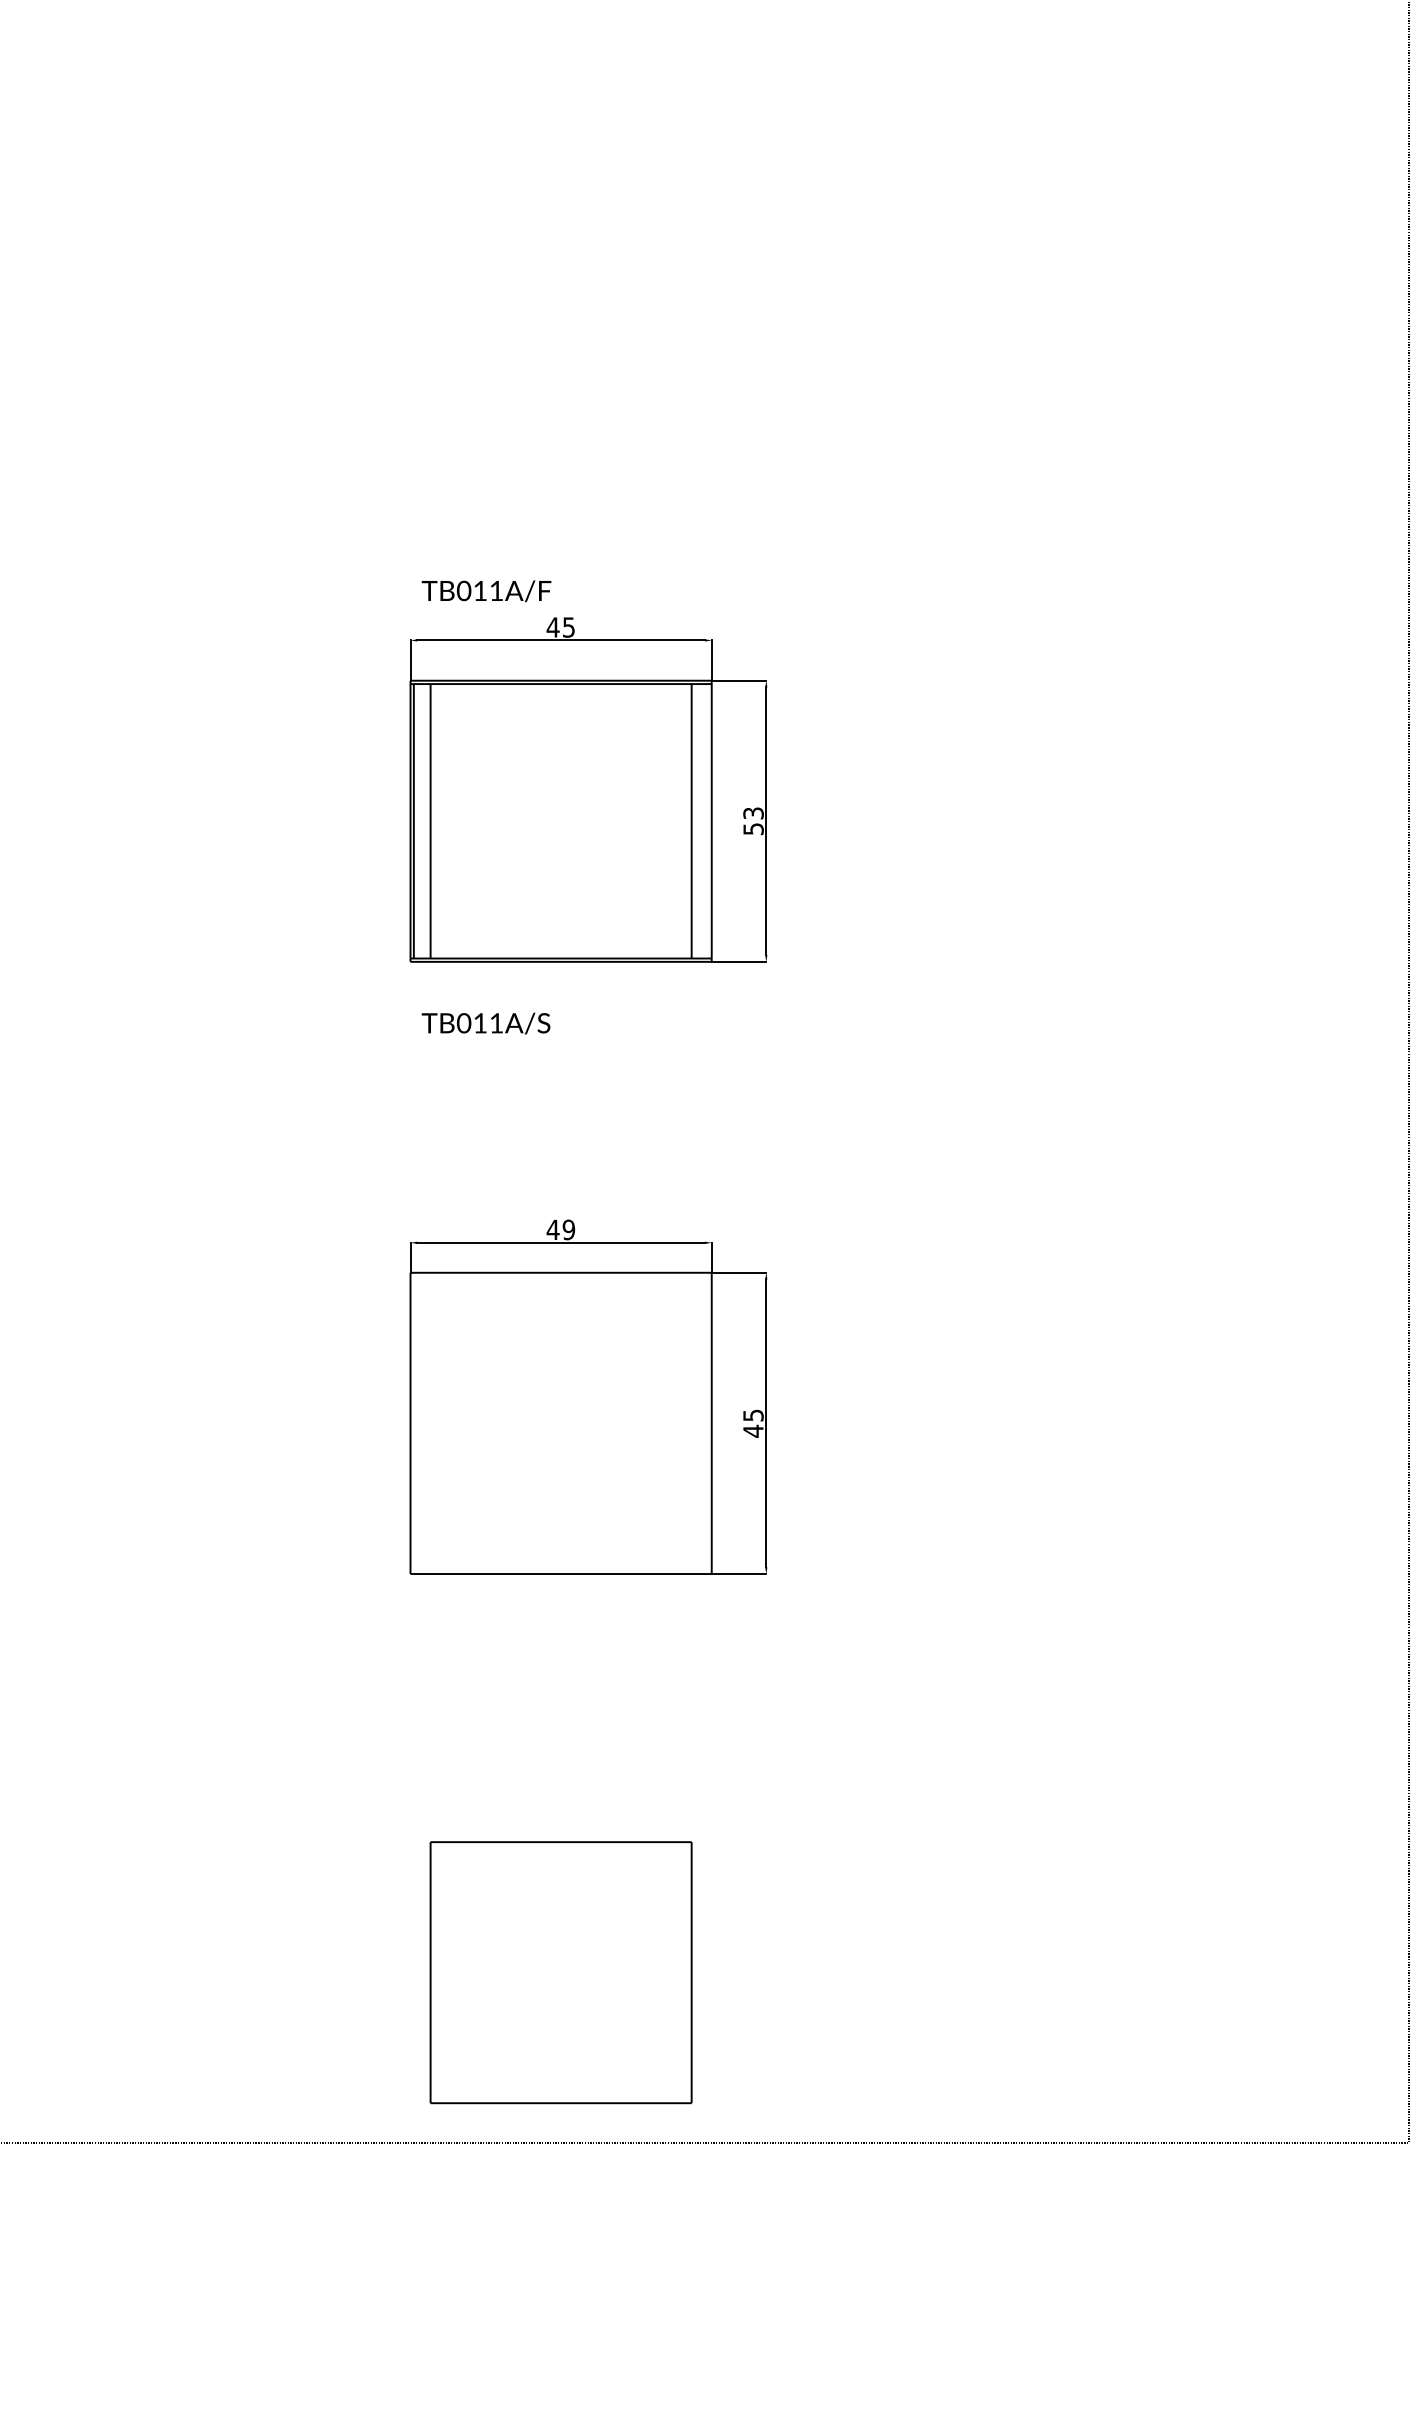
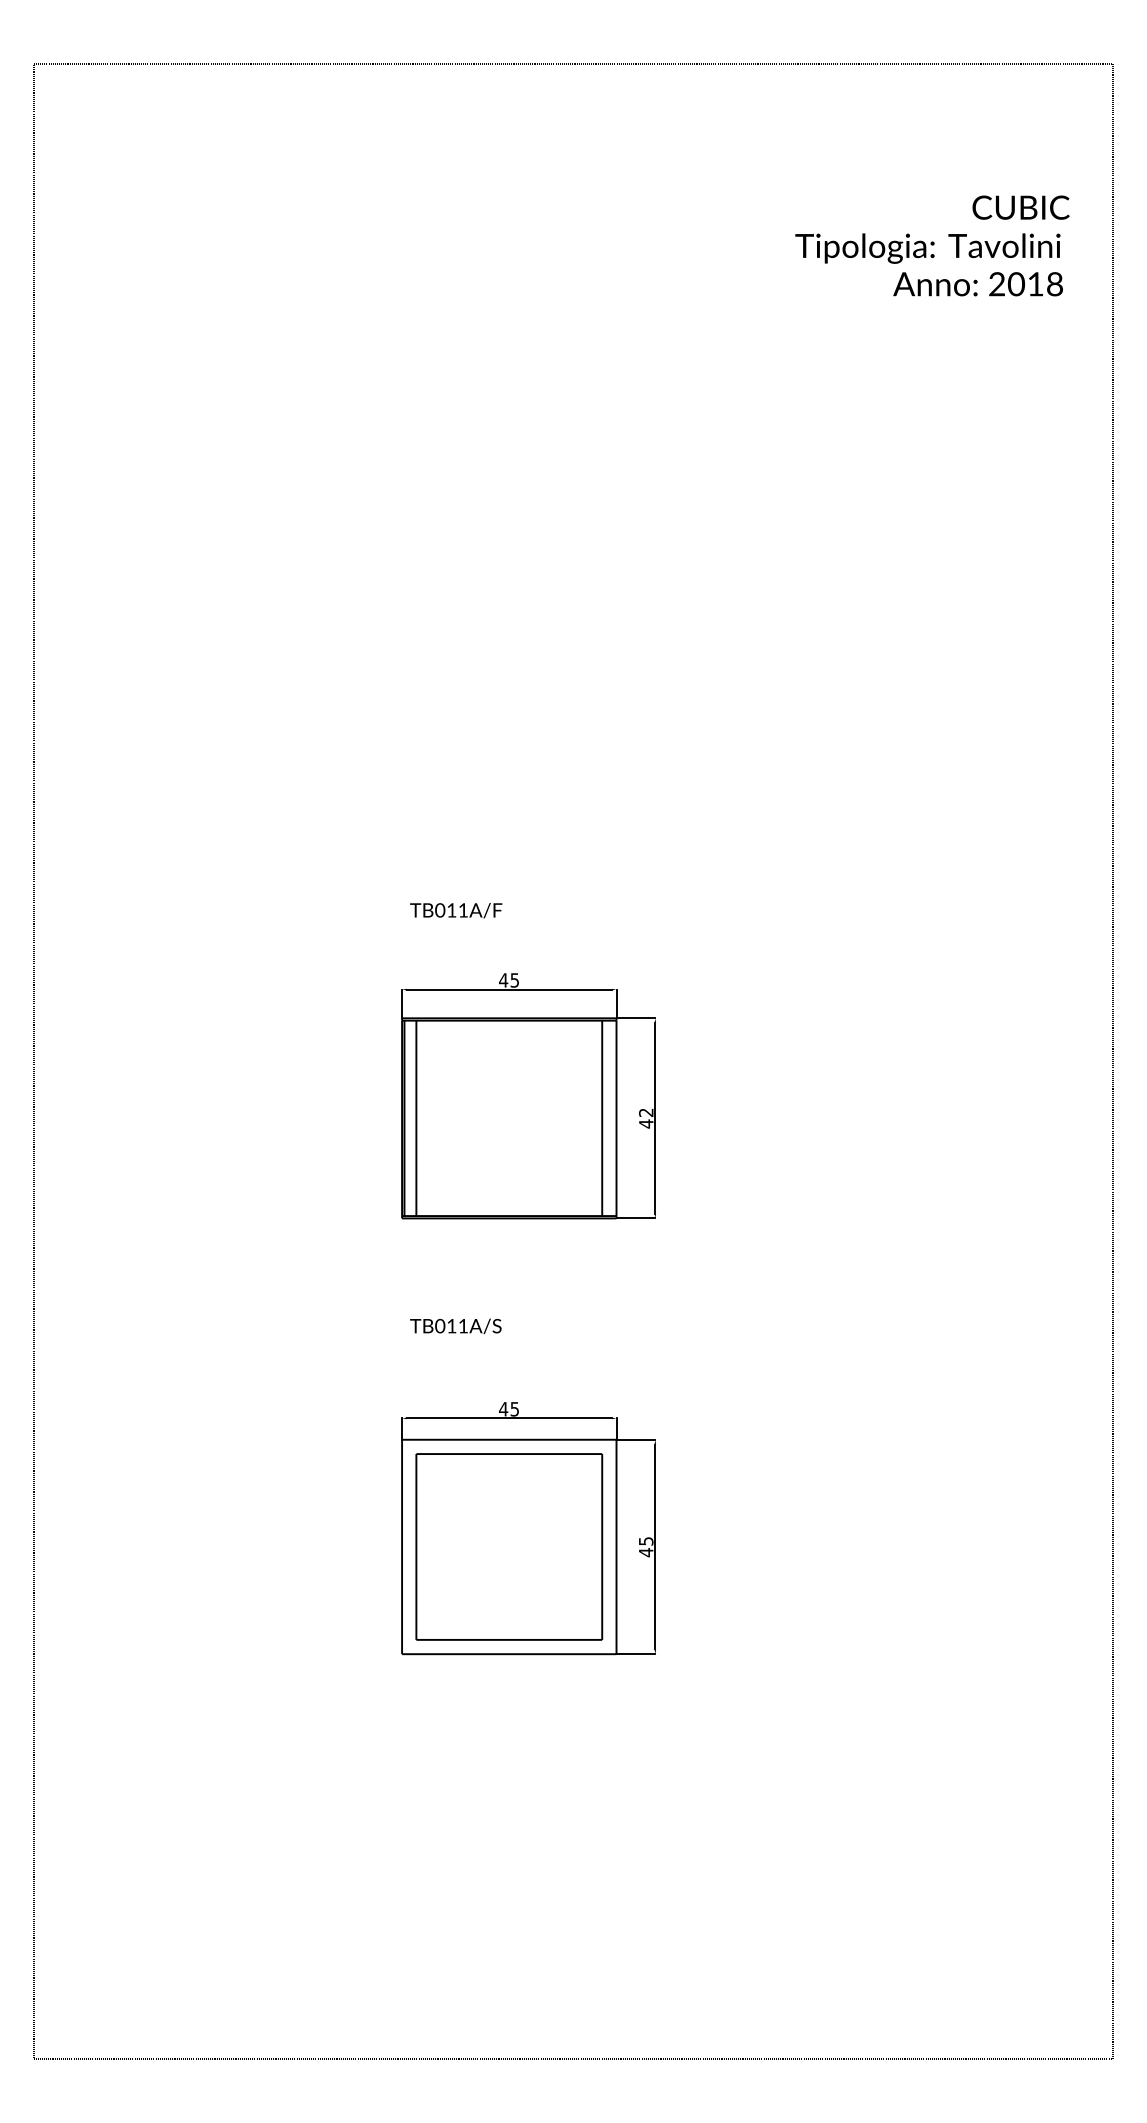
text: (486, 591) -> (456, 910), moved
text: (753, 821) -> (646, 1118), 53 -> 42
text: (485, 1023) -> (455, 1326), moved
text: (568, 1228) -> (514, 1408), 49 -> 45
part: (561, 1972) -> (509, 1546), moved

